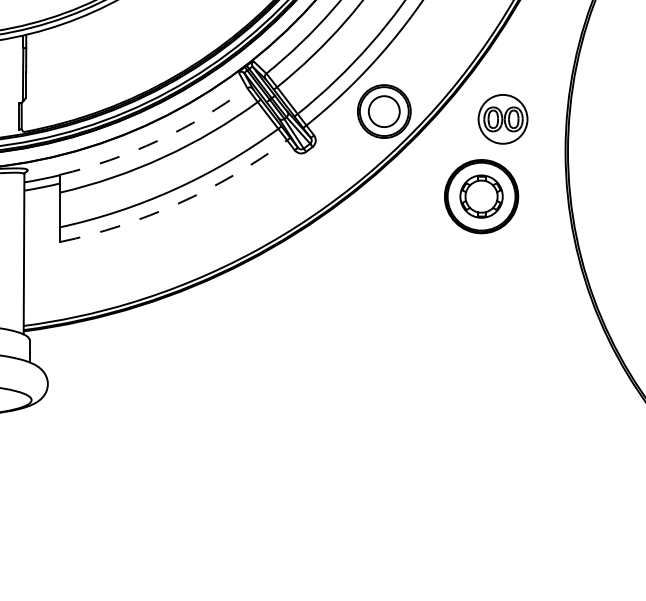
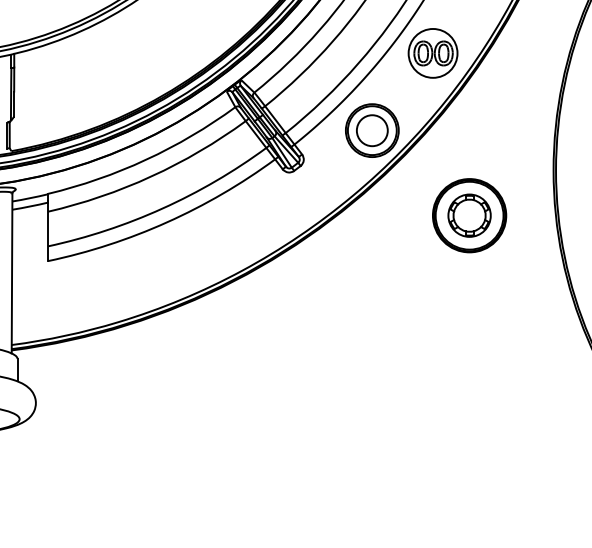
part: (502, 119) -> (432, 53), moved
arc: (158, 140) -> (146, 159), dashed -> solid
arc: (179, 203) -> (167, 222), dashed -> solid

